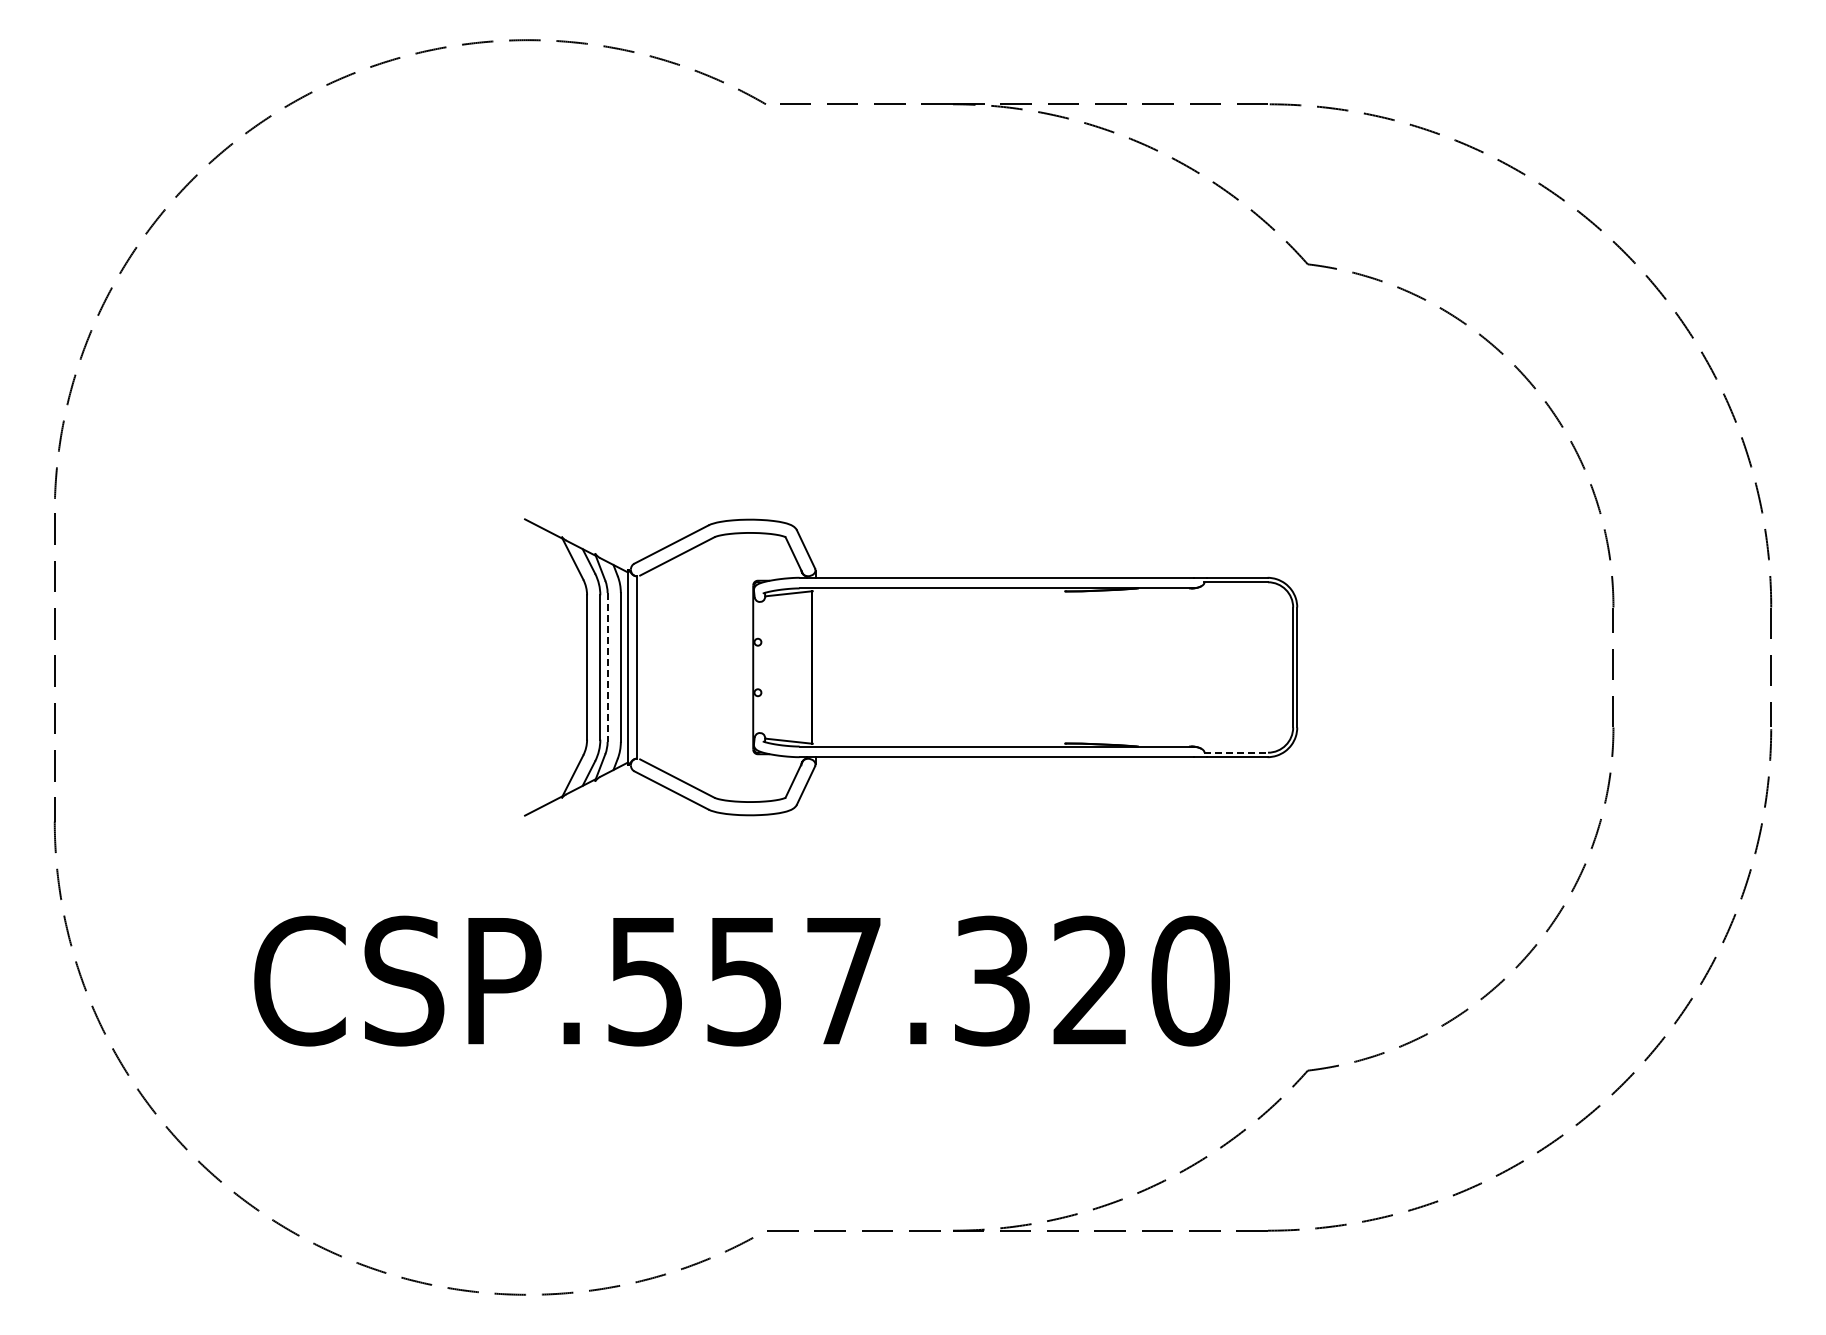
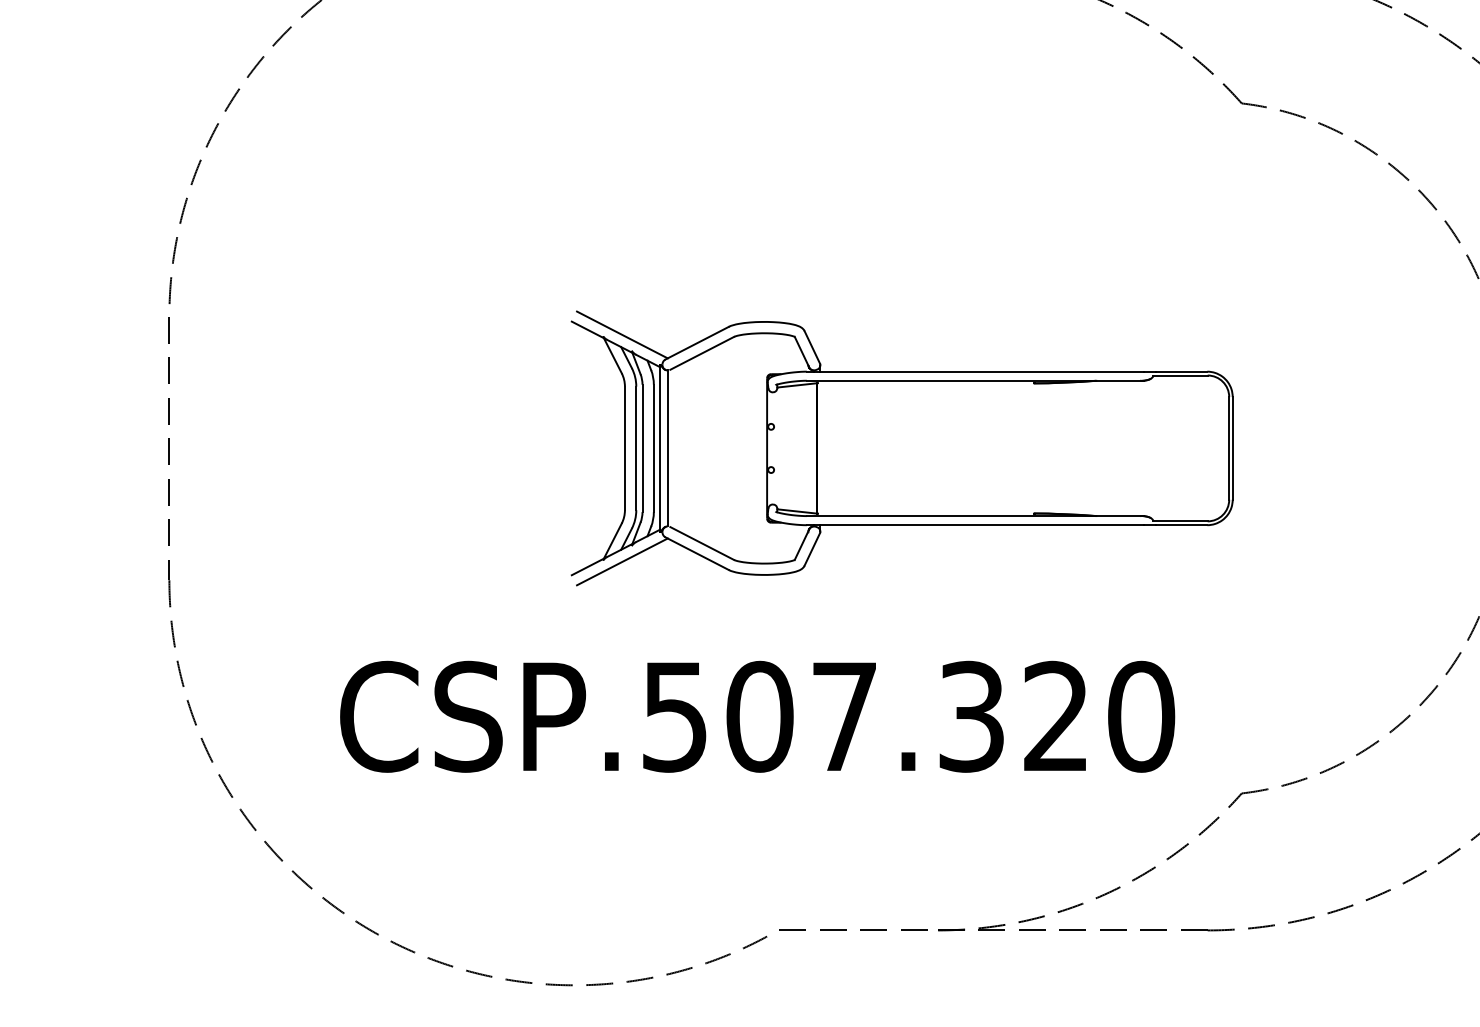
line: (584, 534) -> (622, 334), added
line: (607, 668) -> (642, 449), dashed -> solid
line: (1236, 752) -> (1180, 521), dashed -> solid
line: (584, 799) -> (622, 561), added
text: (744, 980) -> (759, 716), CSP.557.320 -> CSP.507.320

